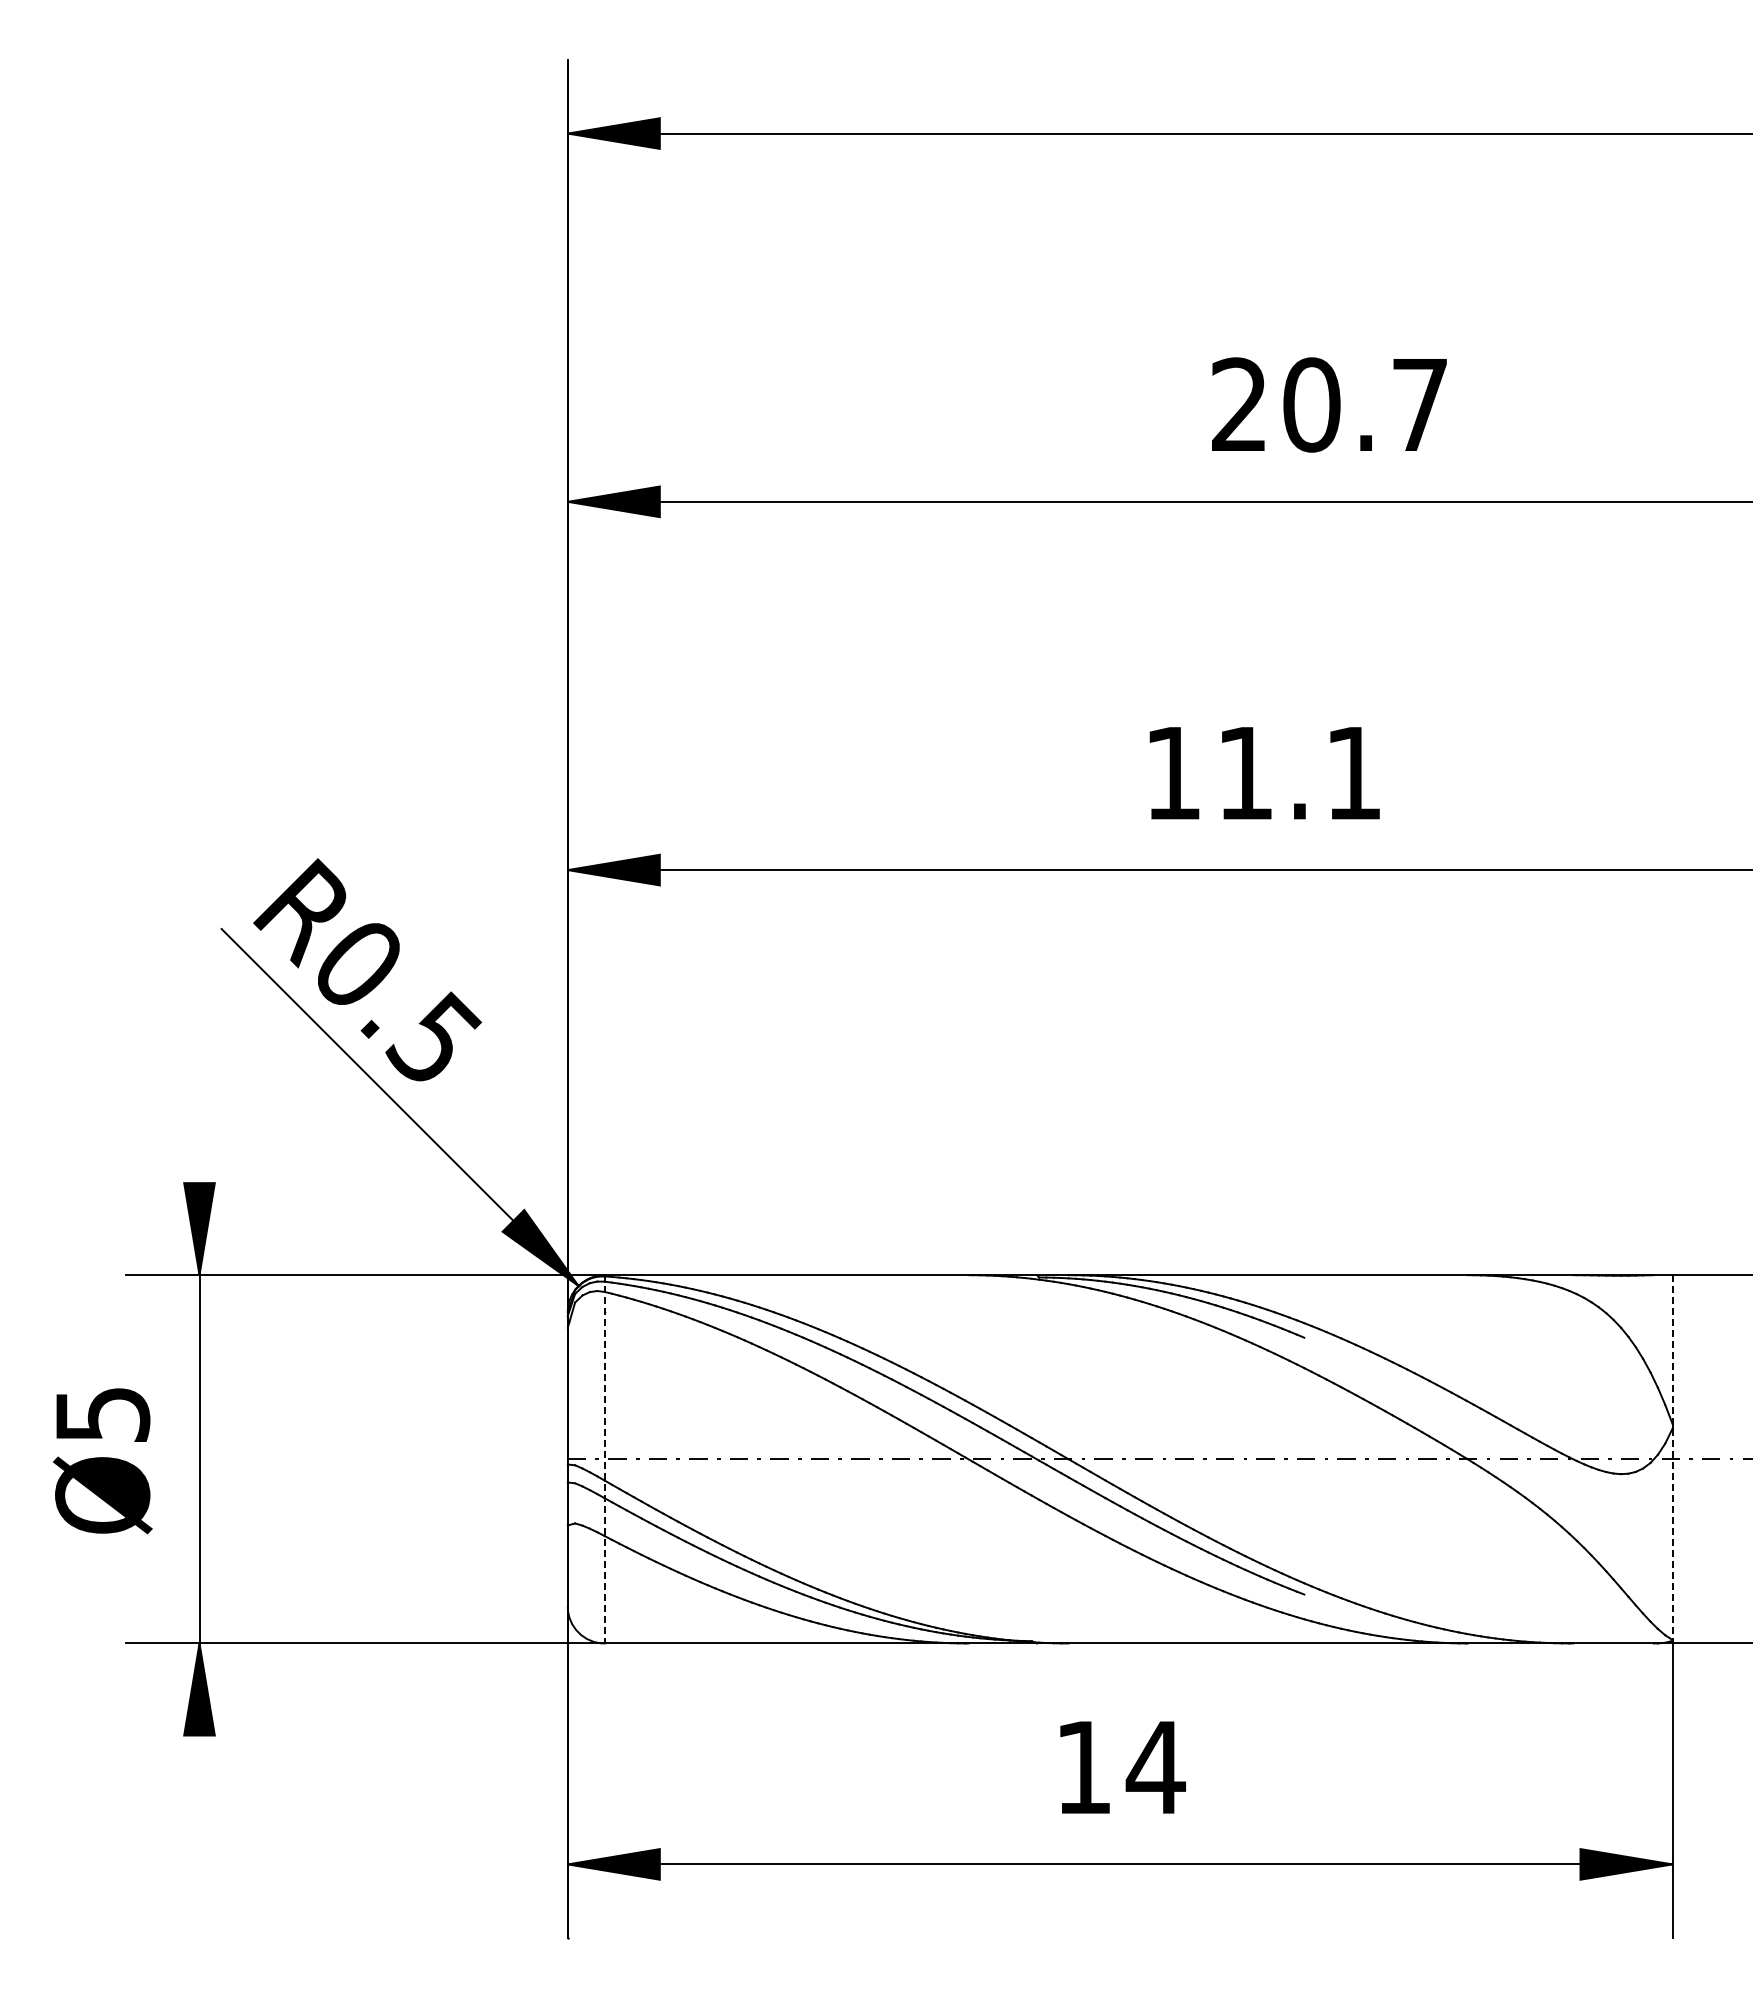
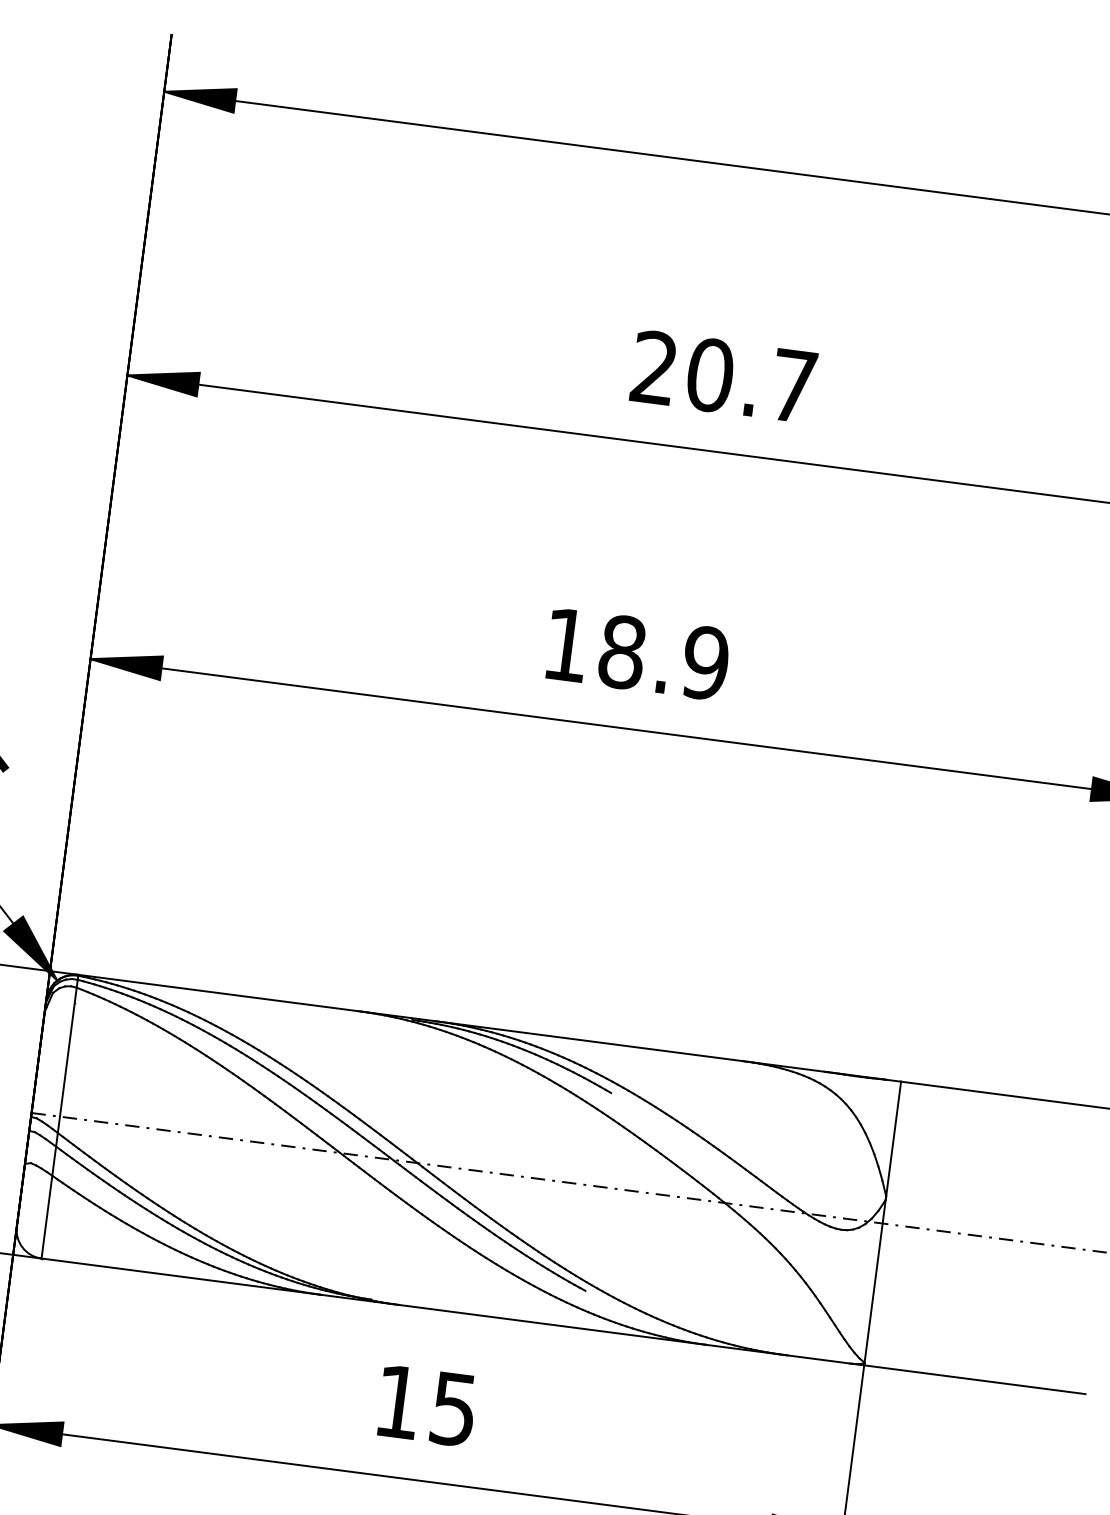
text: (1299, 772) -> (663, 657), 11.1 -> 18.9
line: (604, 1459) -> (59, 1116), dashed -> solid
line: (1672, 1459) -> (882, 1223), dashed -> solid
text: (1155, 1768) -> (453, 1409), 14 -> 15

